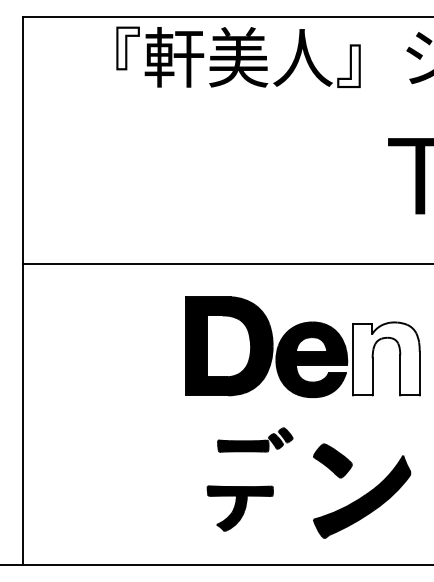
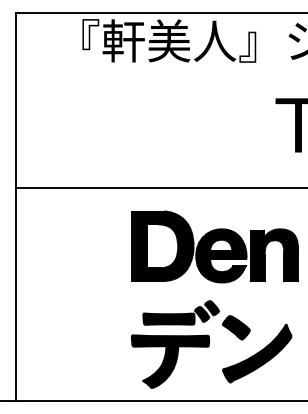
fill: (386, 358) -> (274, 254), added
part: (255, 439) -> (181, 312), size x1.43
part: (240, 508) -> (170, 361), size x1.67

